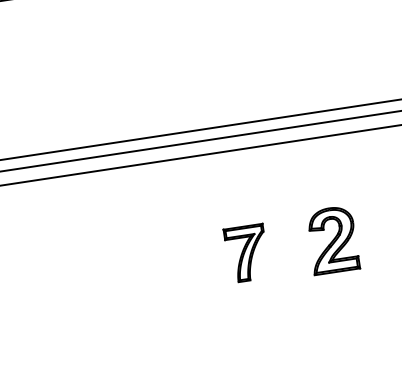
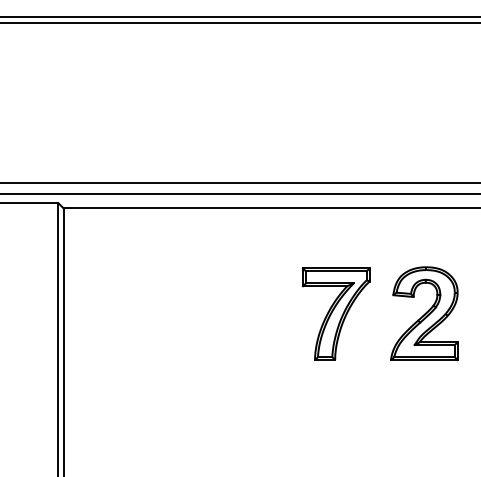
part: (332, 239) -> (424, 313), size x1.43
part: (247, 252) -> (336, 313), size x1.67

